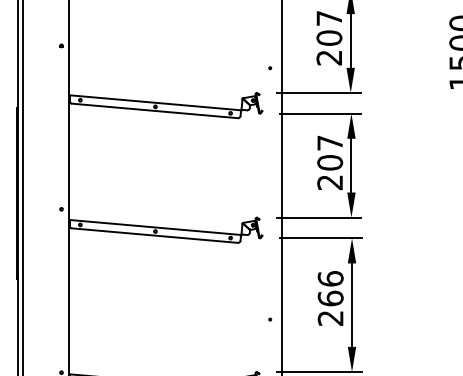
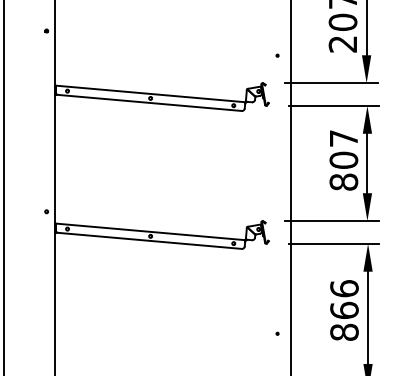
text: (330, 182) -> (344, 182), 207 -> 807
text: (330, 317) -> (344, 331), 266 -> 866

